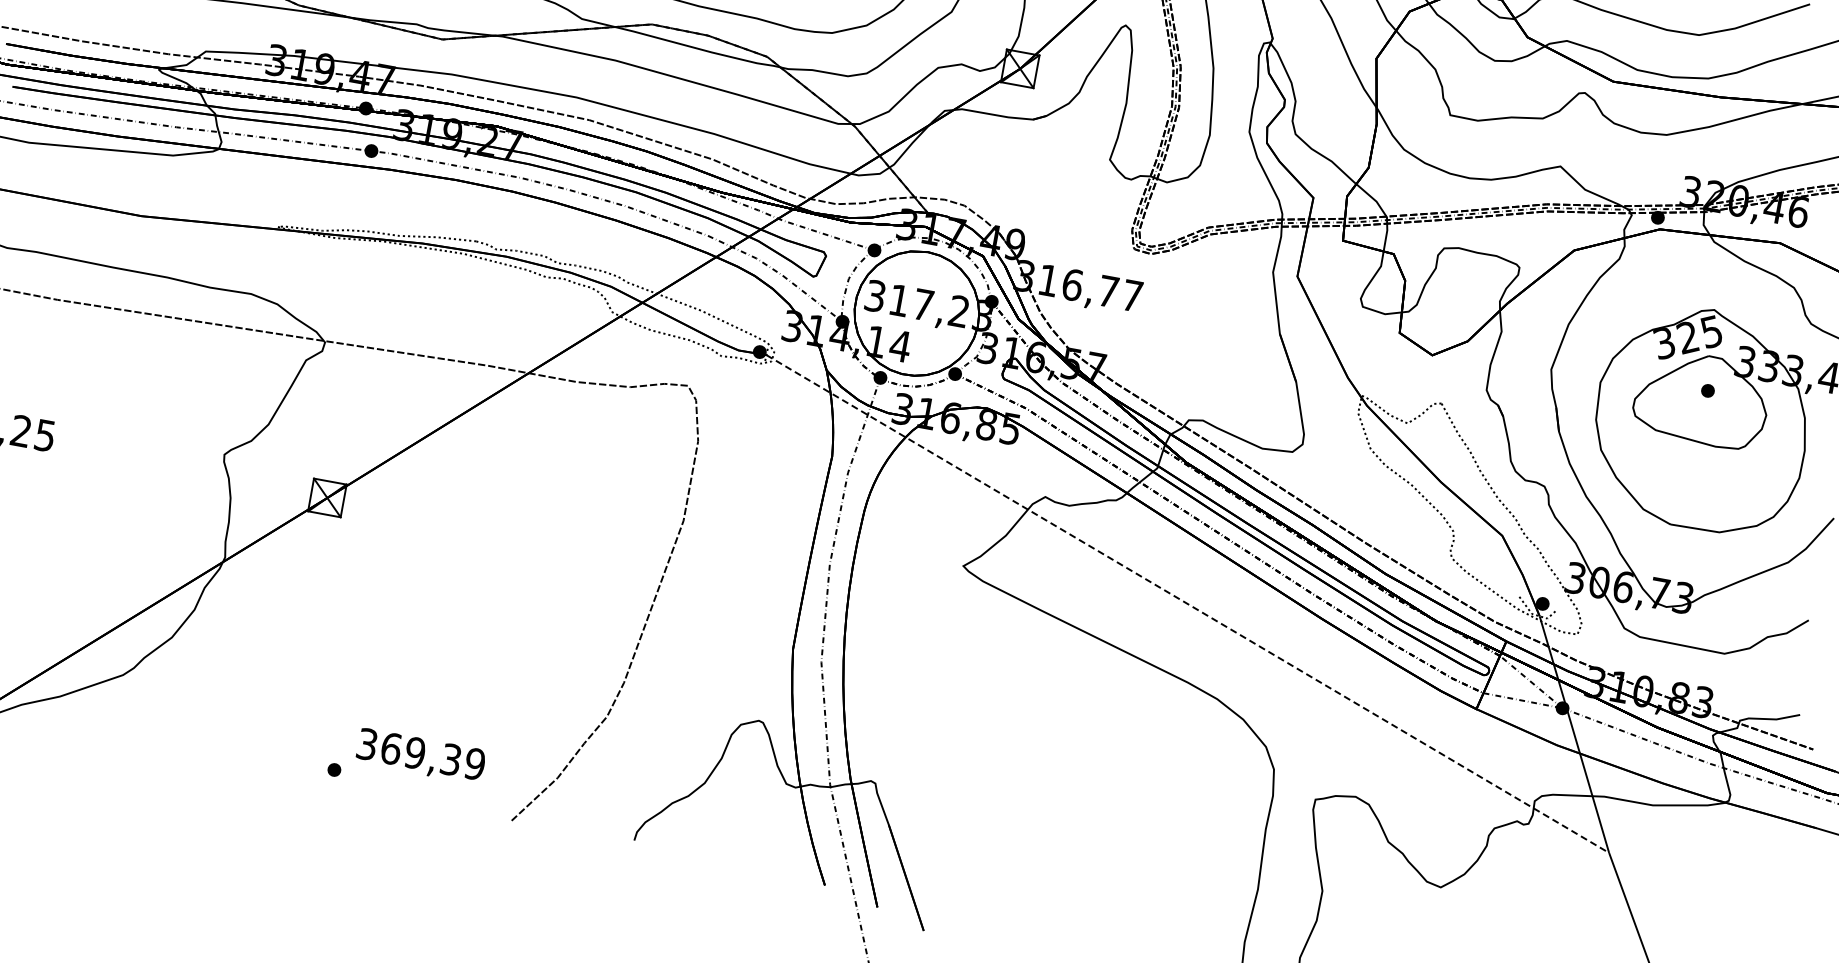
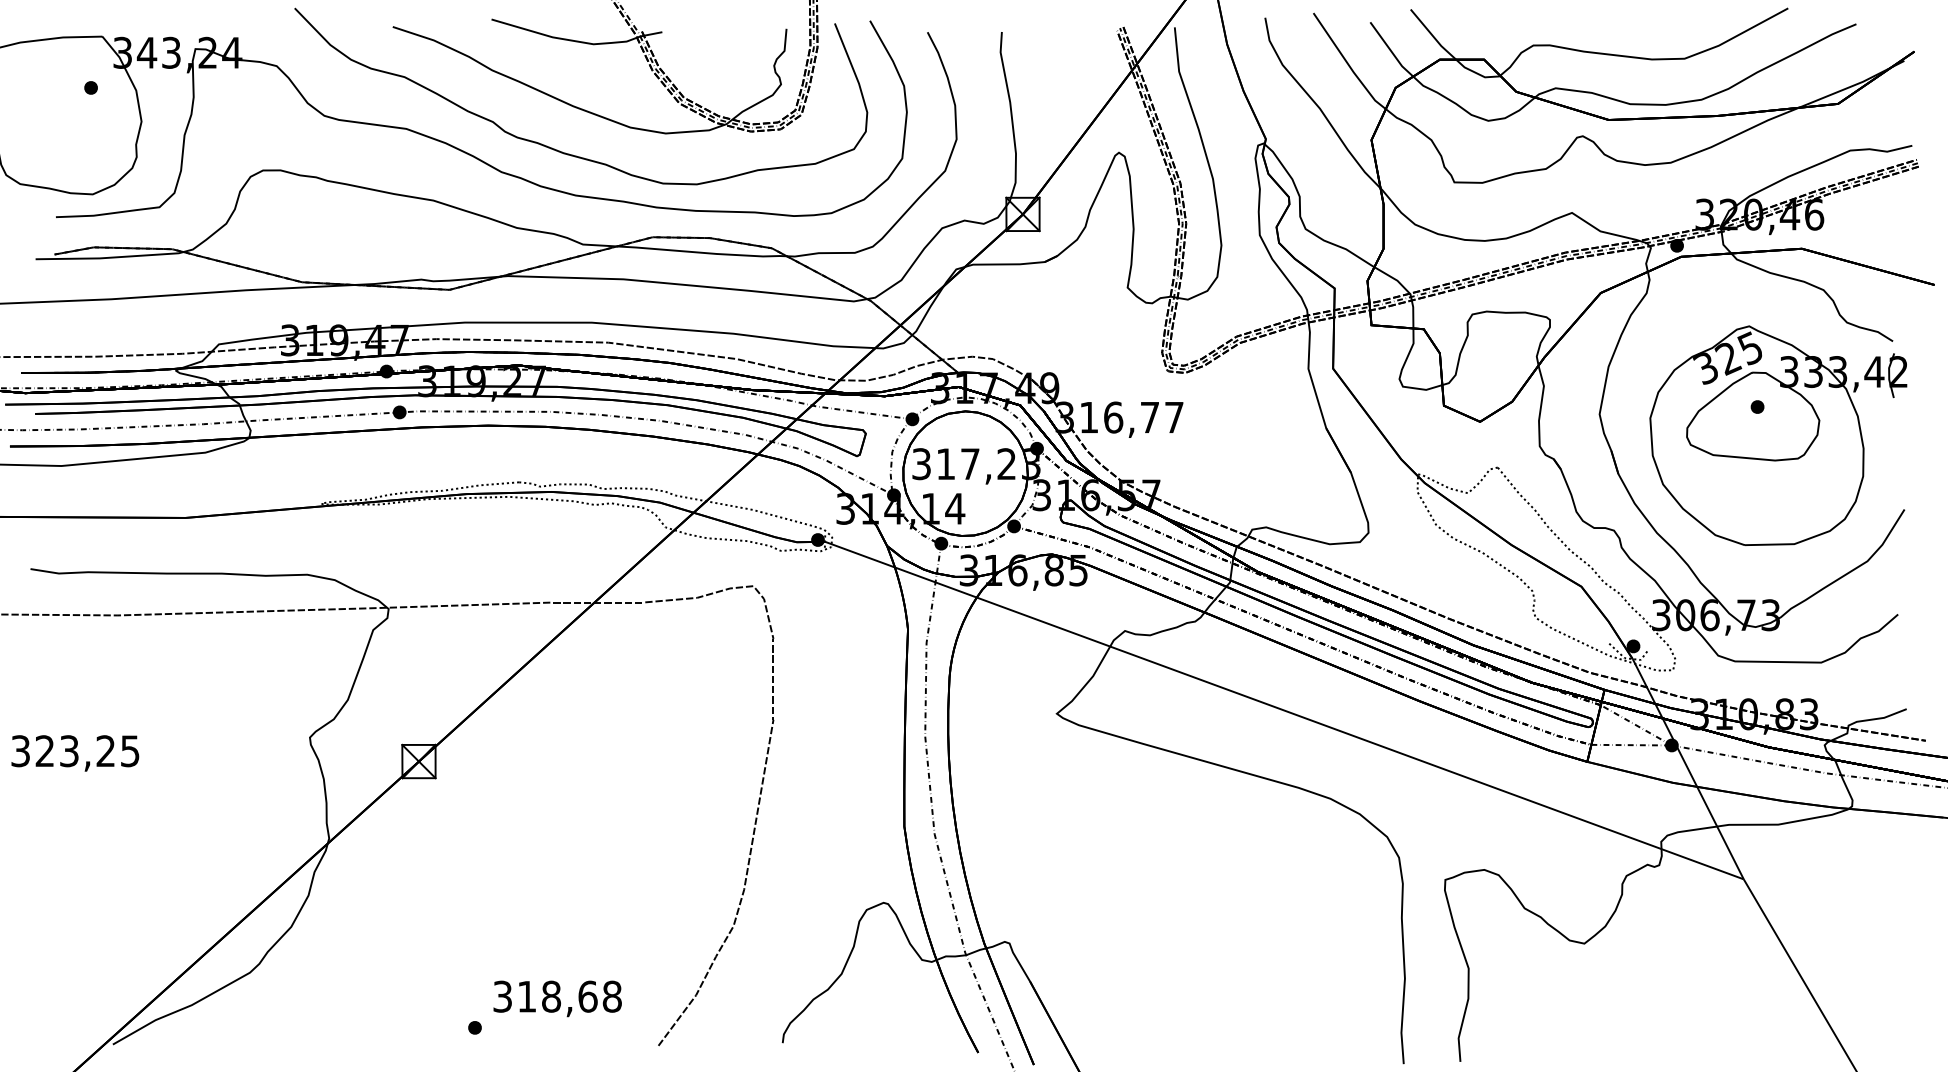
line: (1187, 603) -> (1284, 710), dashed -> solid
text: (433, 756) -> (569, 996), 369,39 -> 318,68

